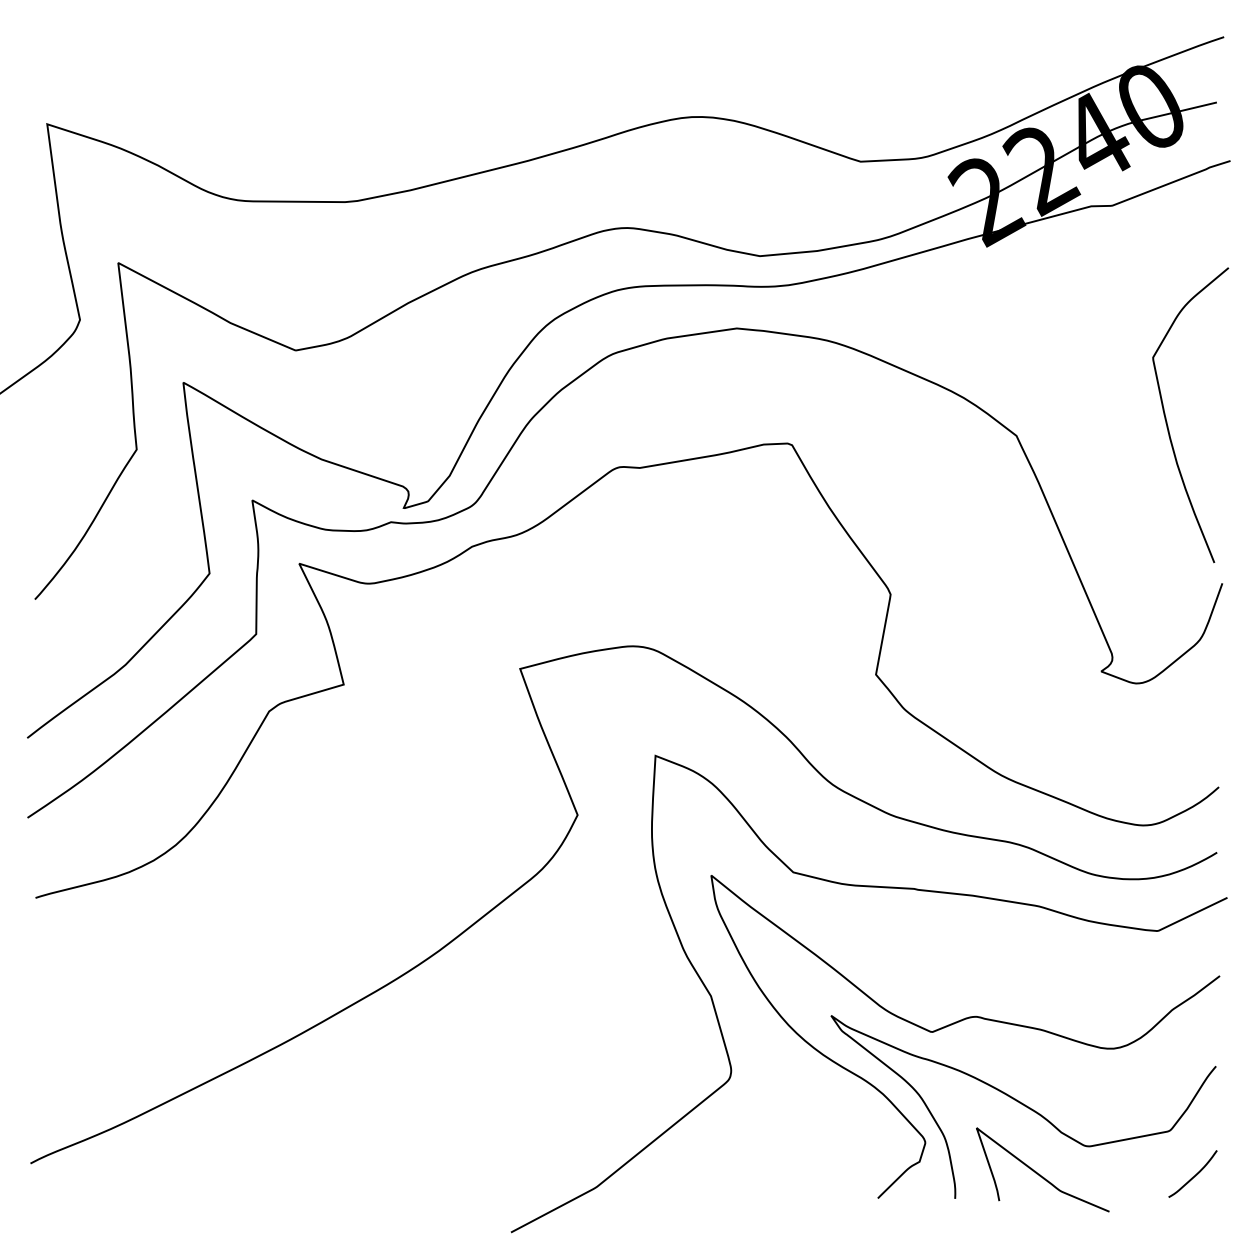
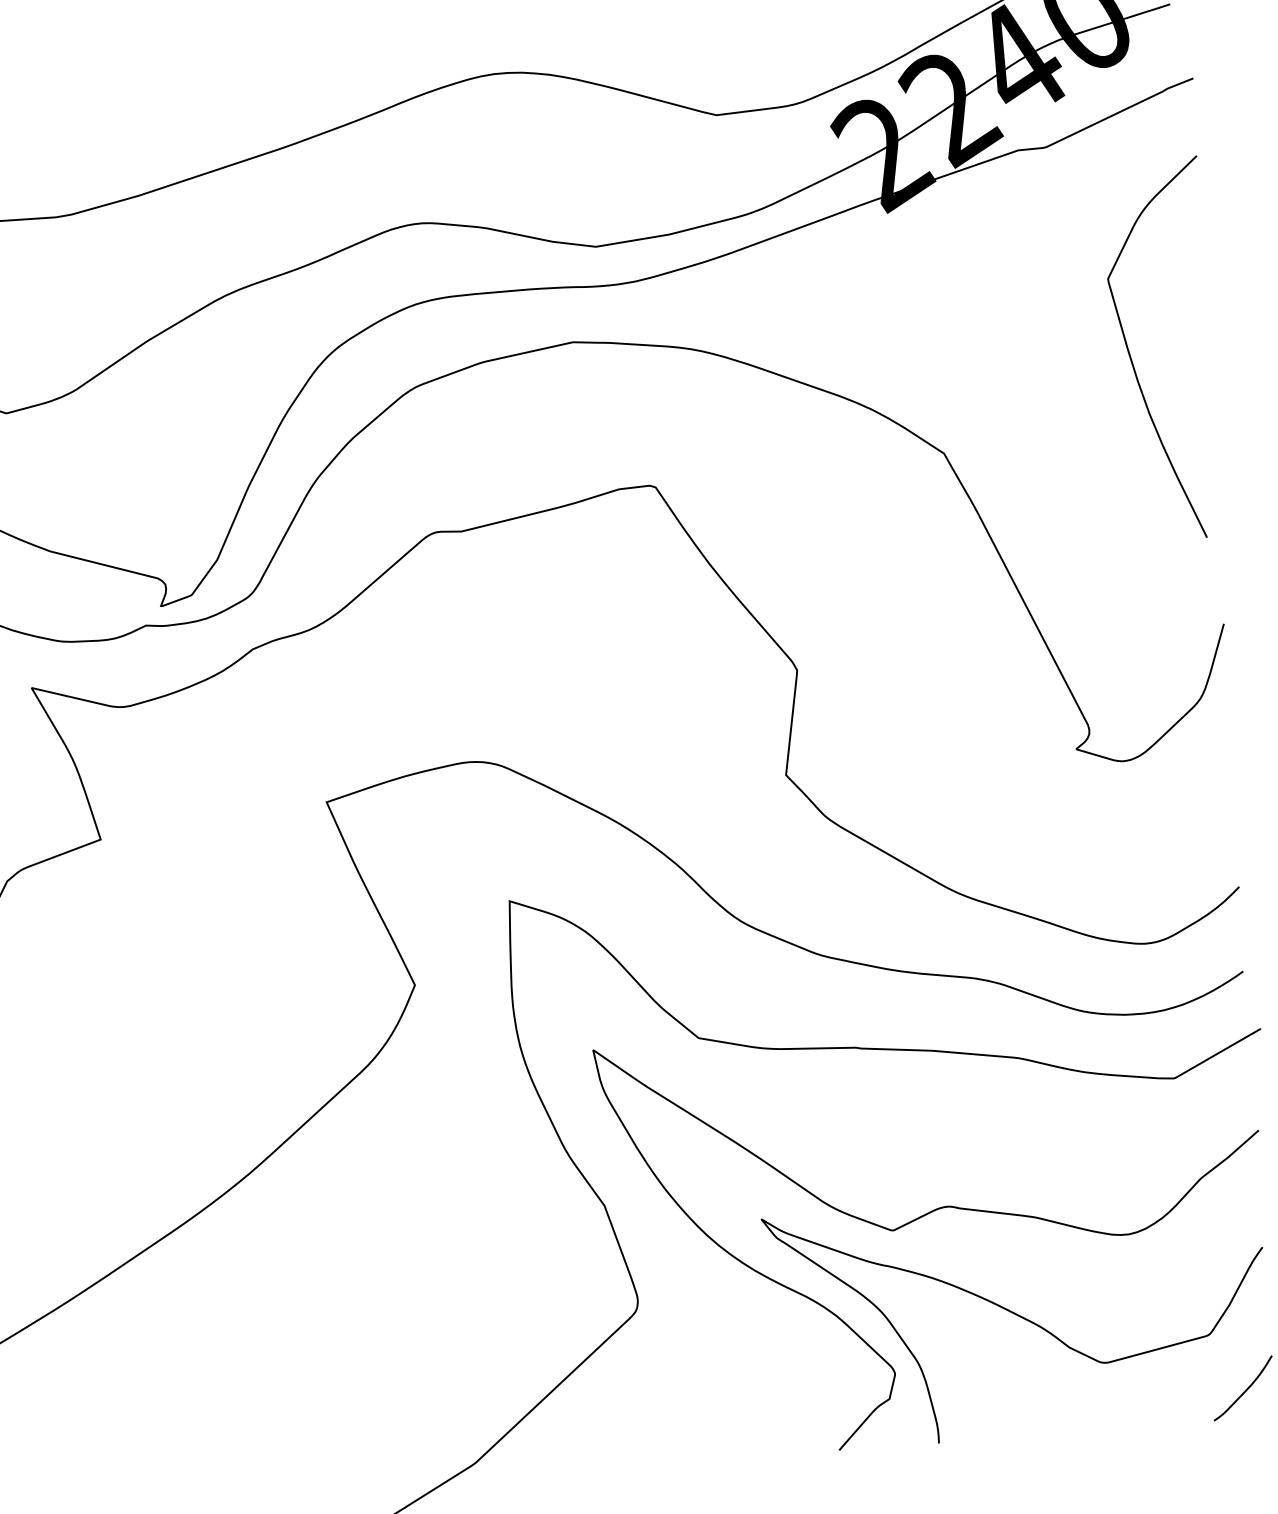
curve: (1167, 421) -> (1132, 359), moved
curve: (1039, 1173) -> (1045, 1402), removed

